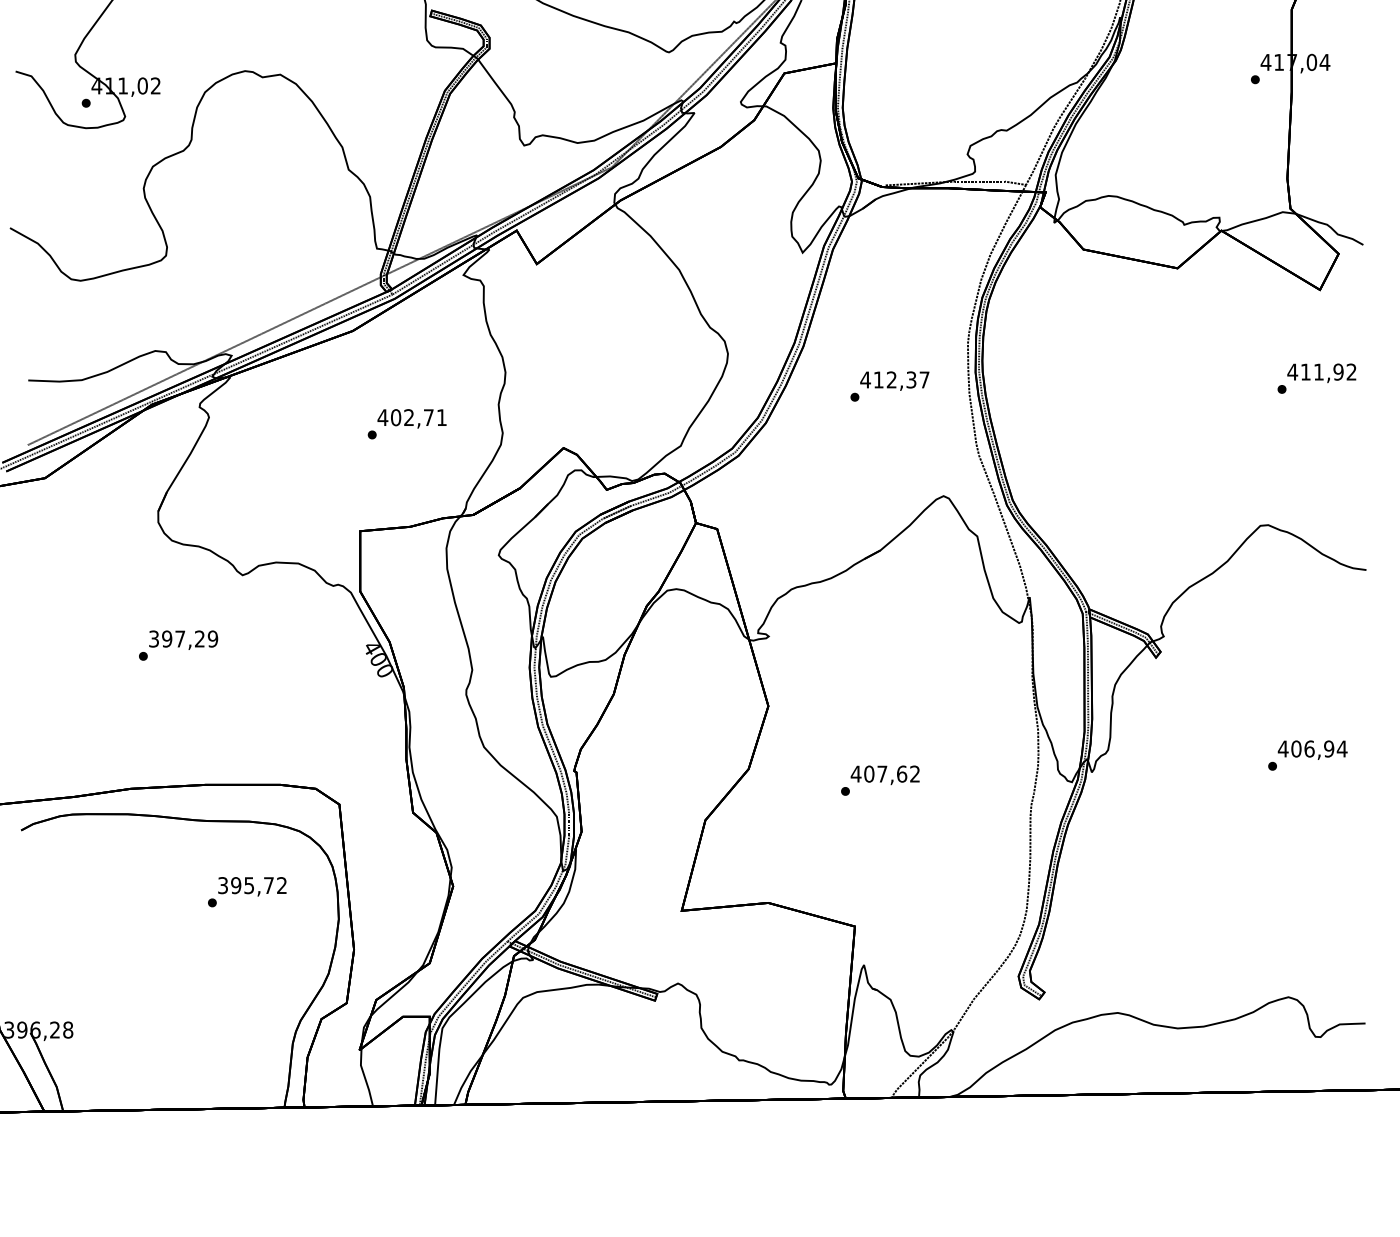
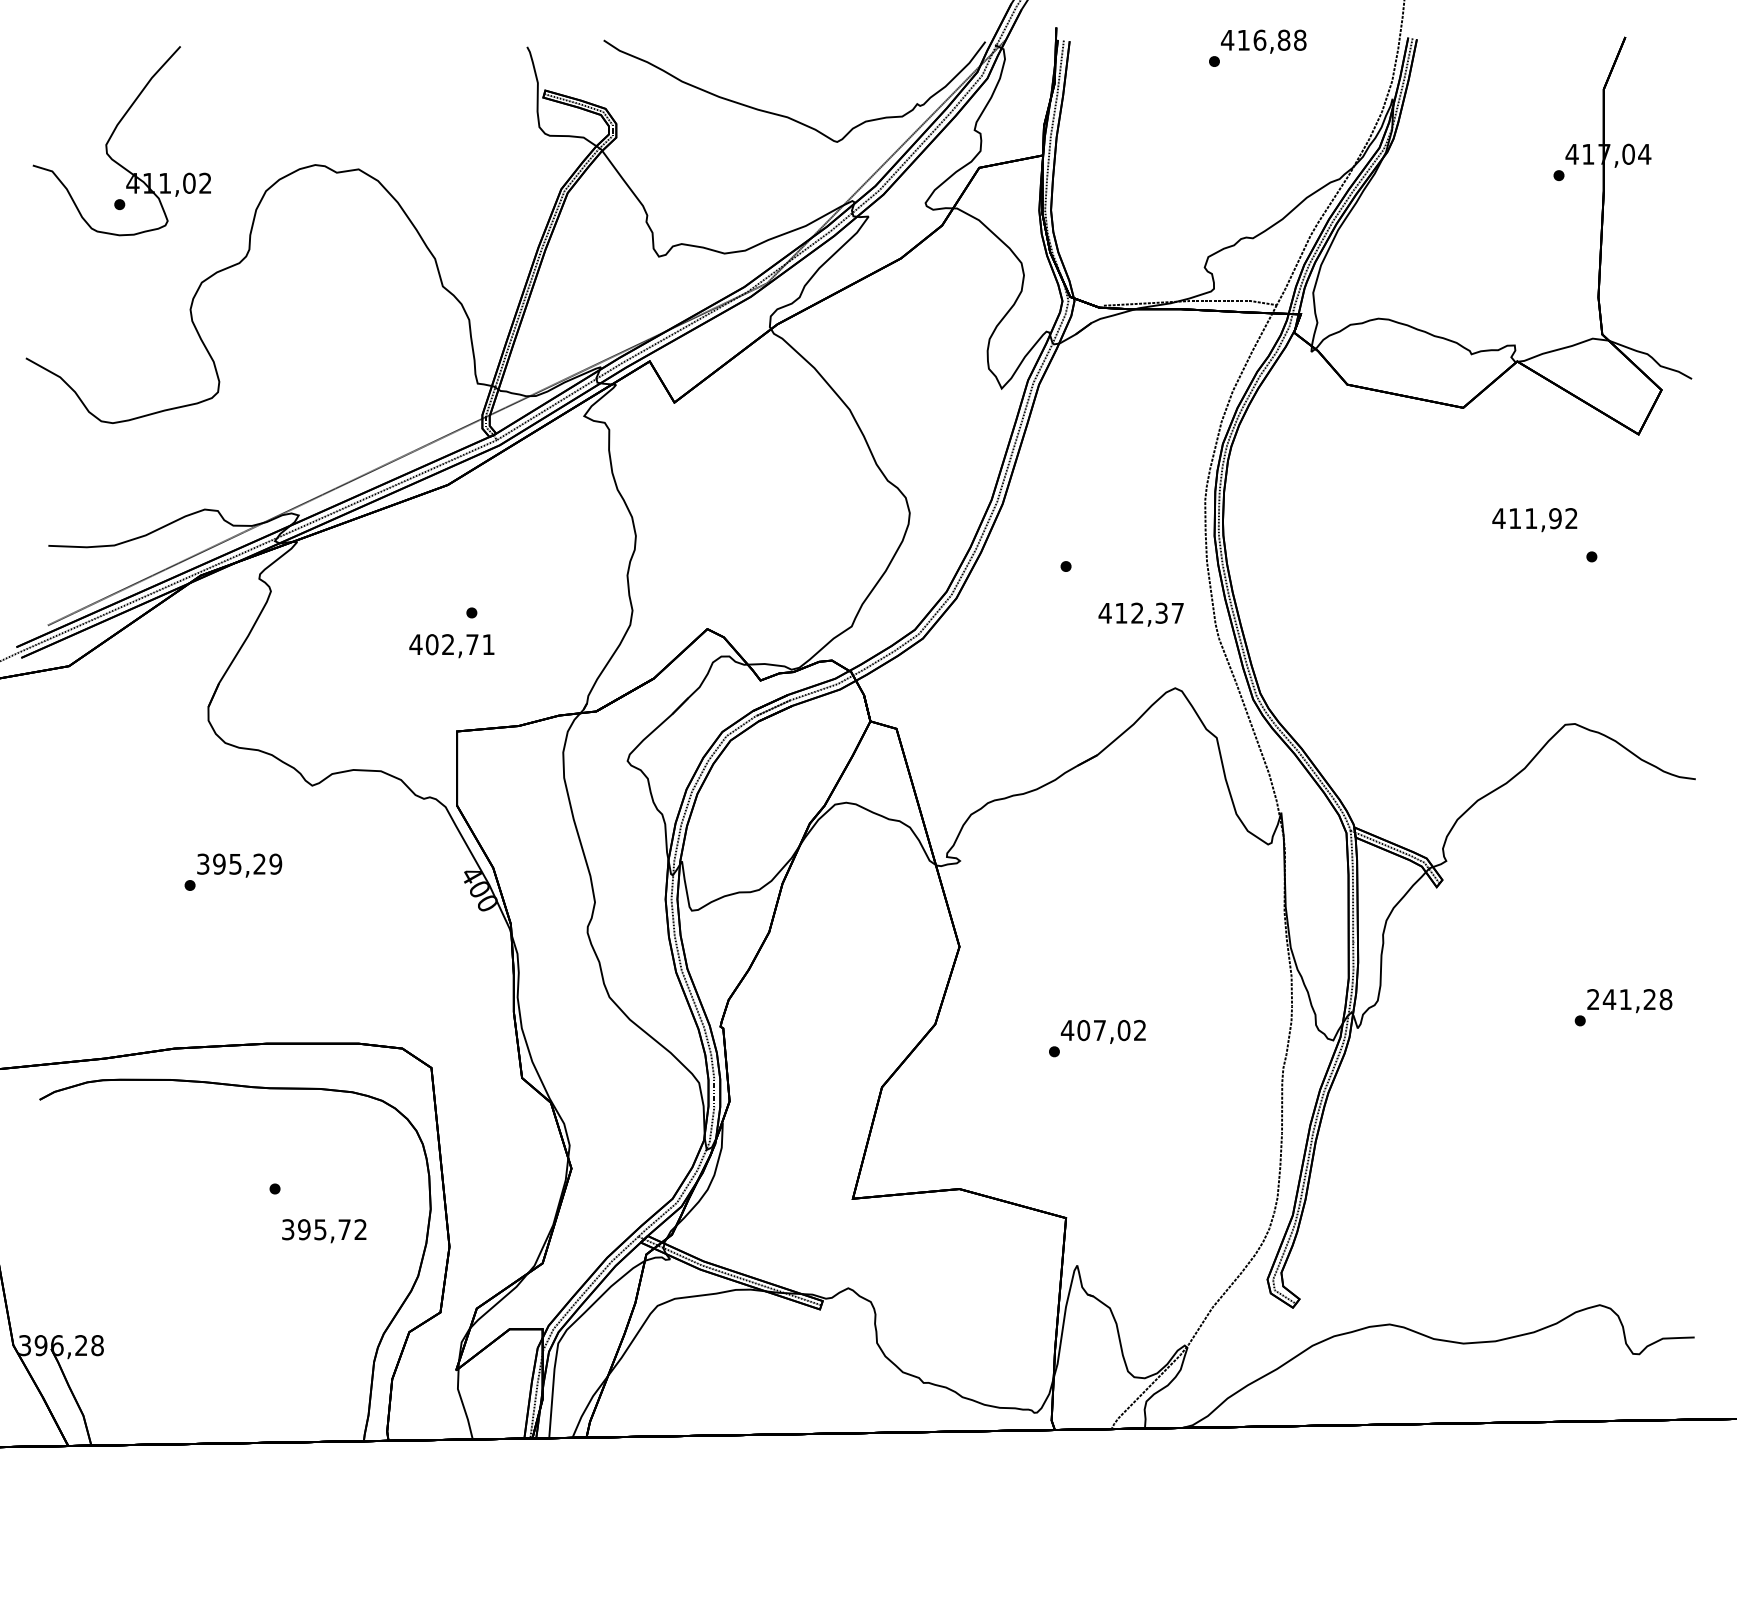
text: (1321, 373) -> (1534, 520), moved
text: (894, 380) -> (1140, 614), moved
text: (411, 419) -> (451, 646), moved
text: (180, 639) -> (235, 864), 397,29 -> 395,29
text: (1312, 748) -> (1629, 999), 406,94 -> 241,28
text: (901, 773) -> (1123, 1029), 407,62 -> 407,02
text: (252, 887) -> (324, 1231), moved

